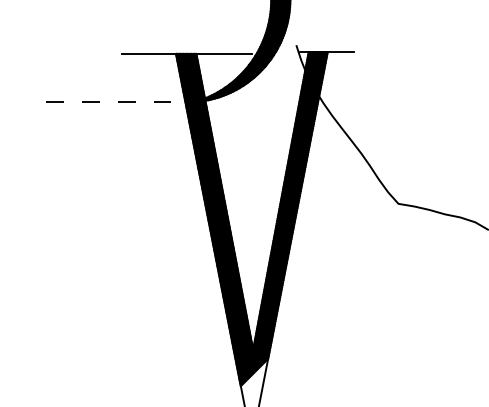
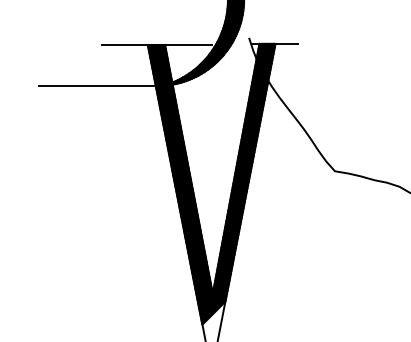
line: (120, 101) -> (101, 85), dashed -> solid

